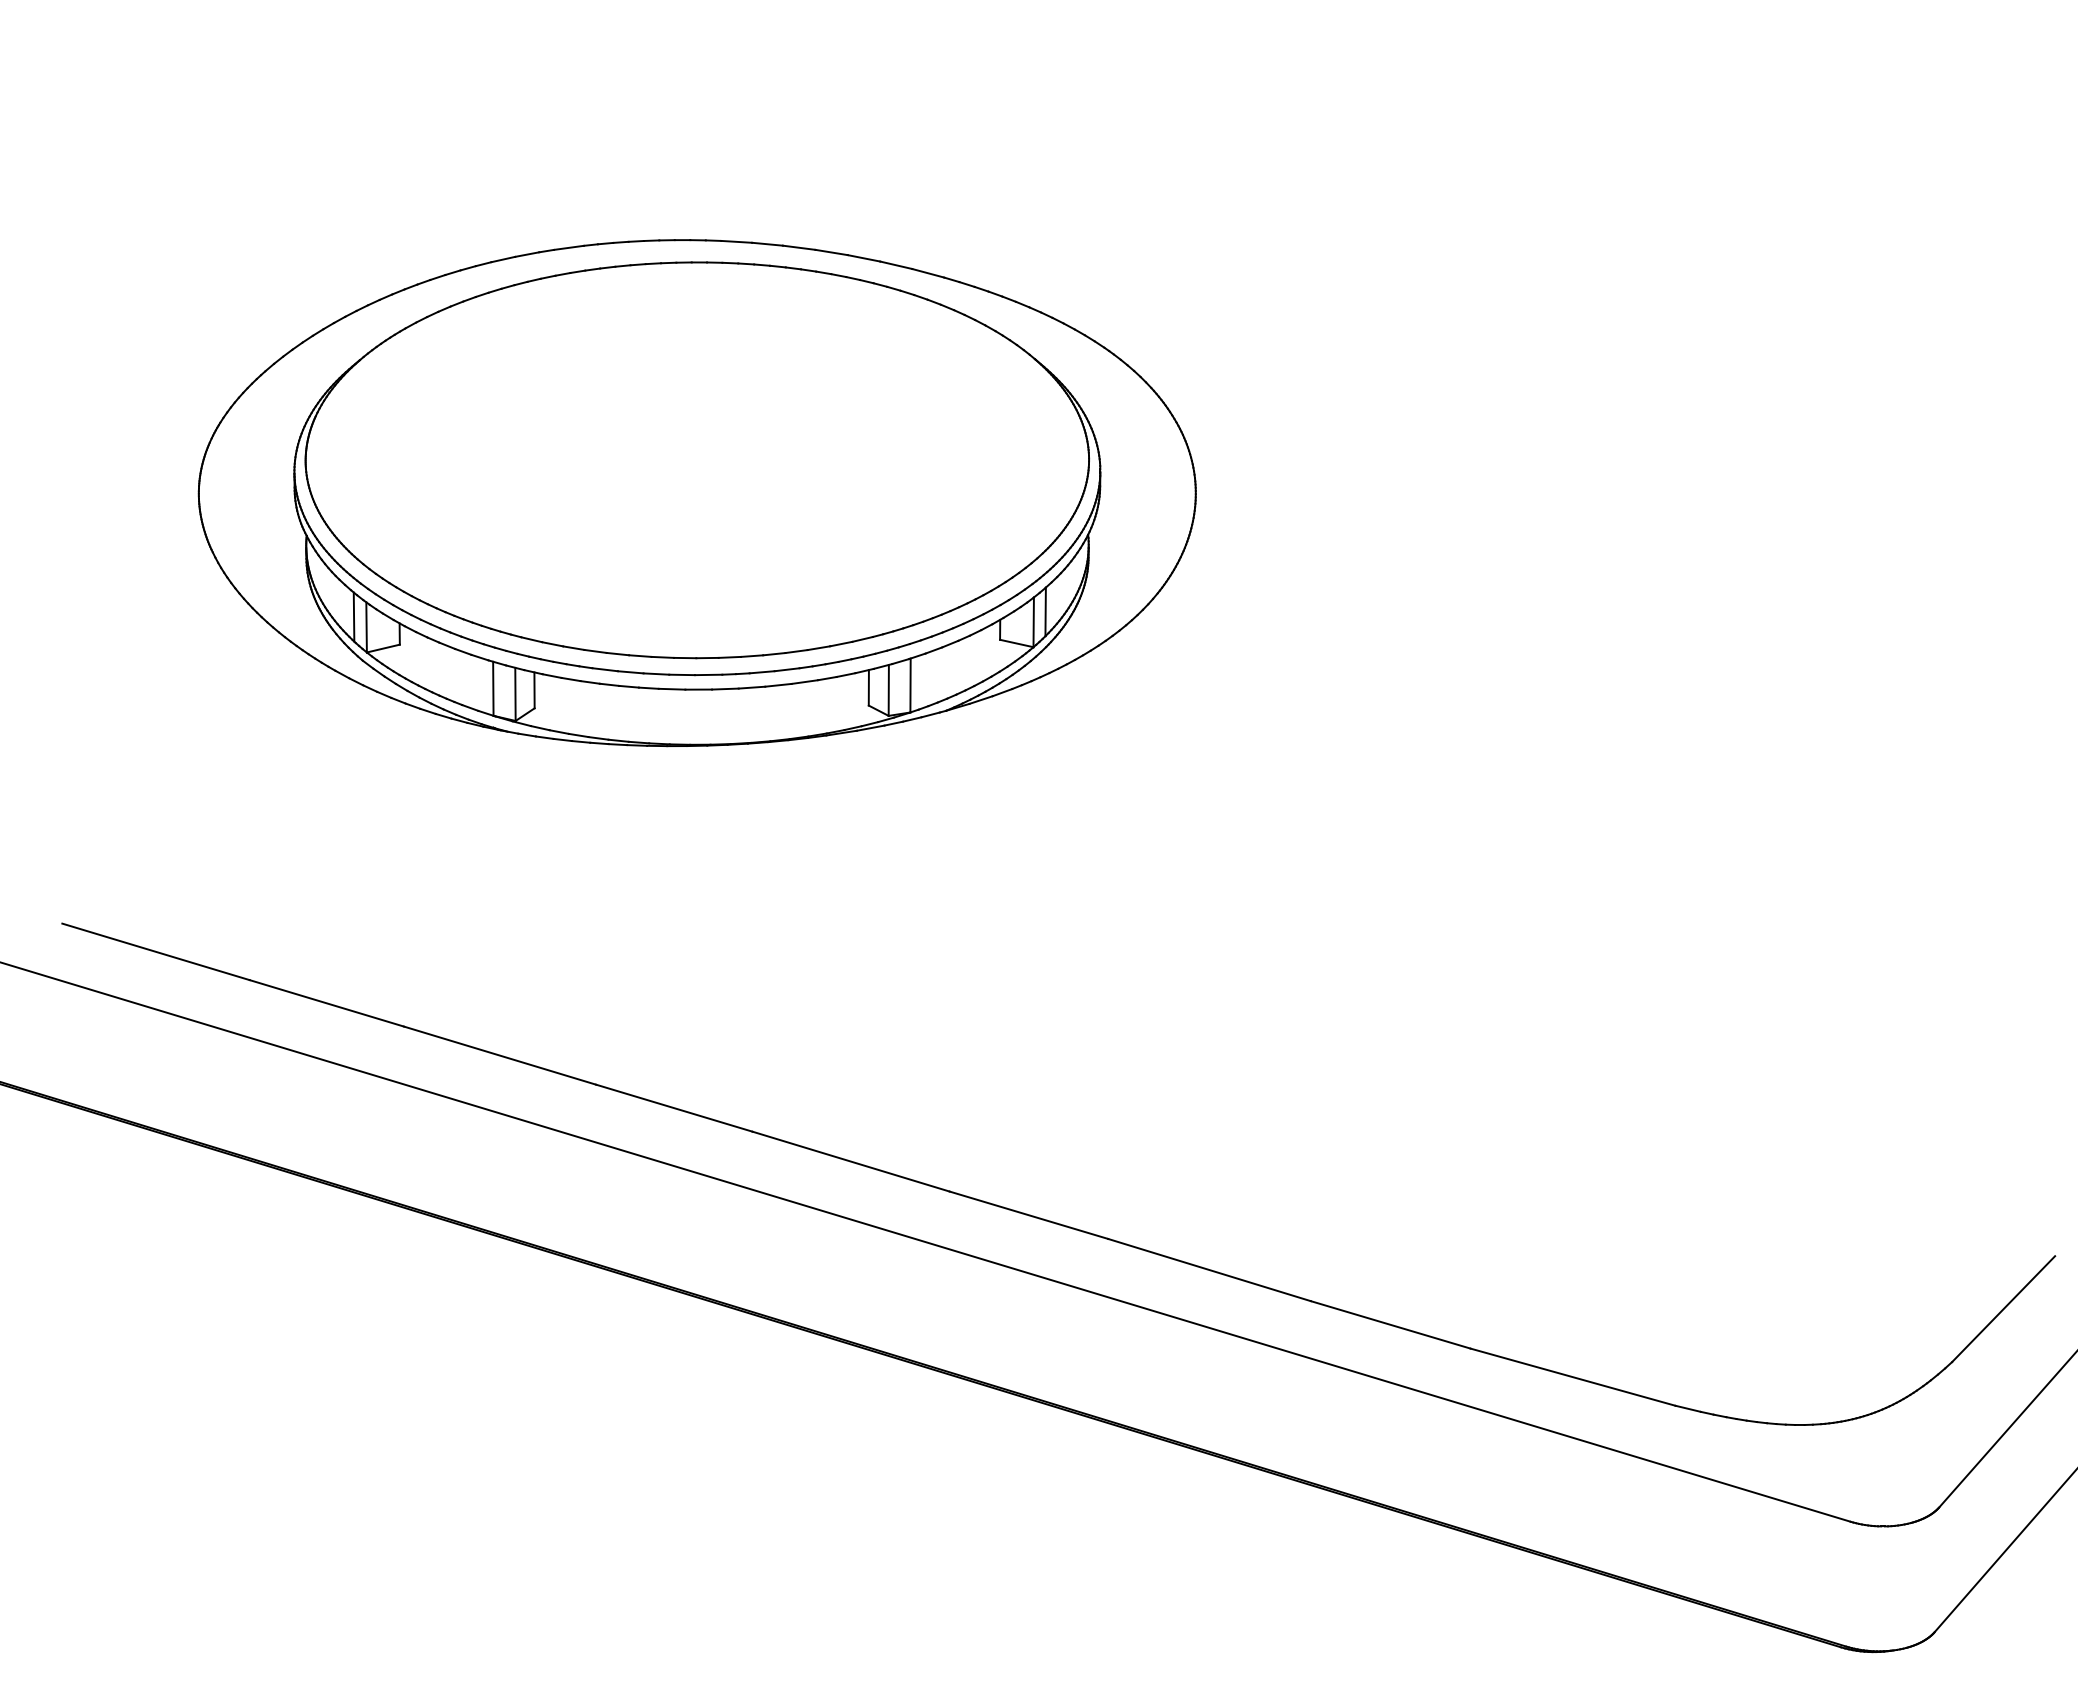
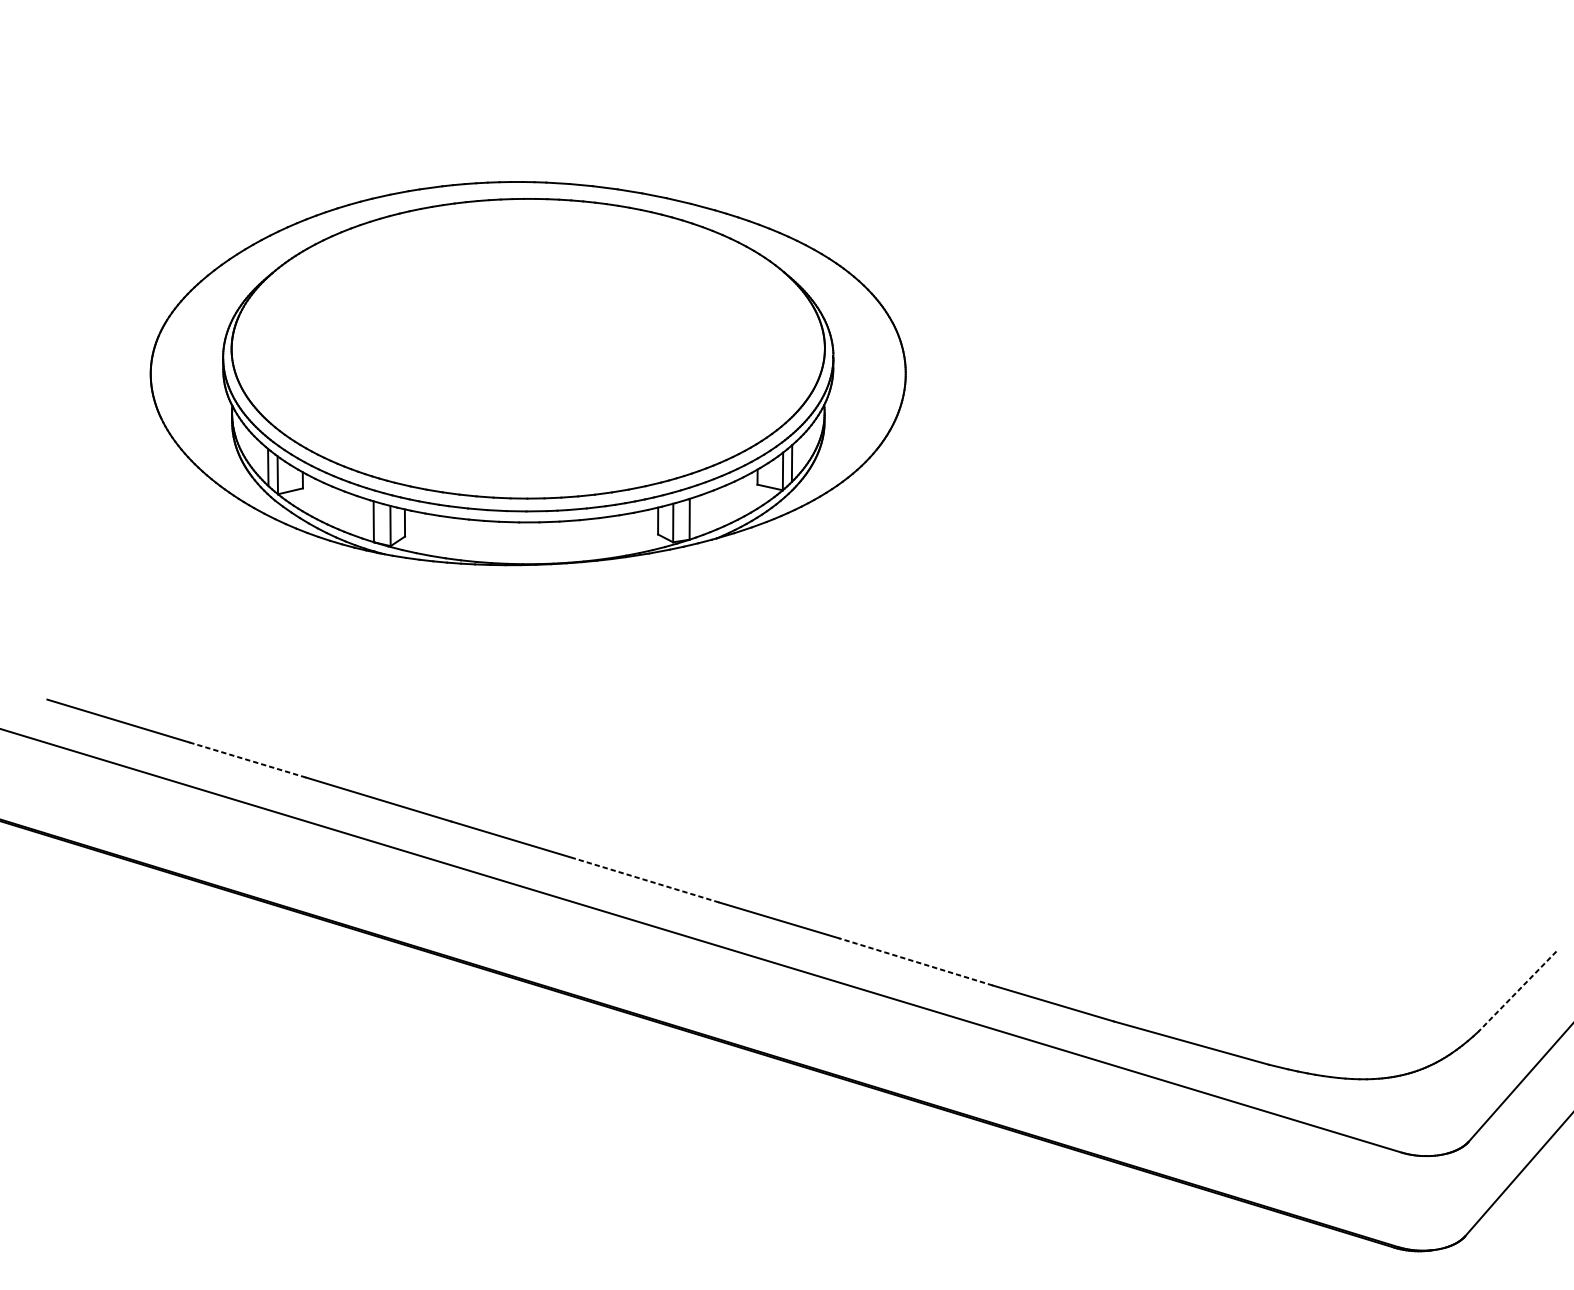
line: (326, 1003) -> (247, 760), solid -> dashed
line: (850, 1161) -> (644, 879), solid -> dashed
line: (1209, 1269) -> (916, 961), solid -> dashed
line: (2003, 1309) -> (1517, 991), solid -> dashed

